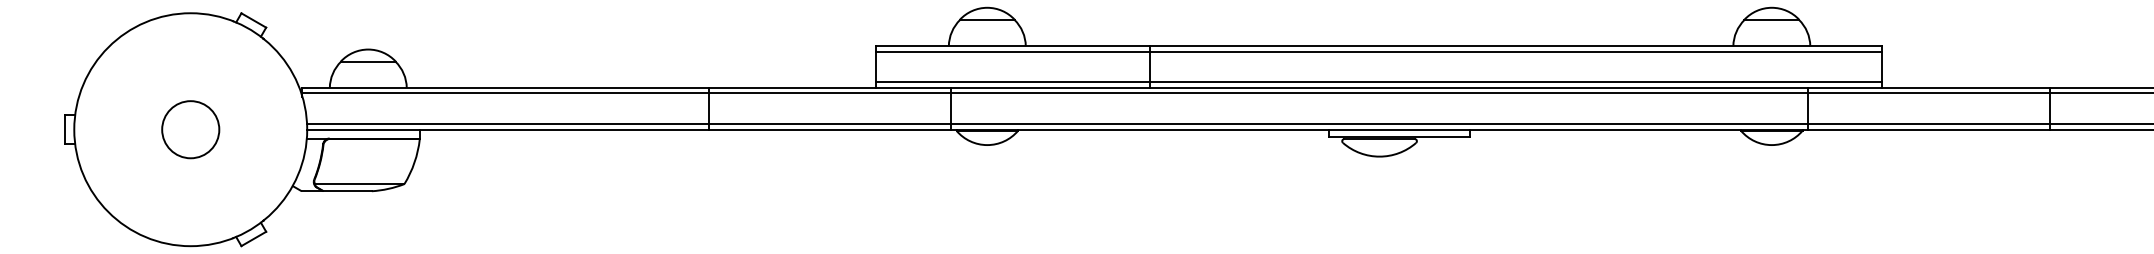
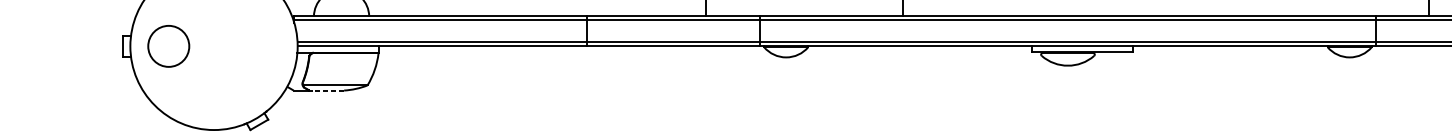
line: (1379, 82) -> (1067, 12), removed
circle: (190, 129) -> (168, 46), moved
line: (347, 191) -> (326, 90), solid -> dashed

